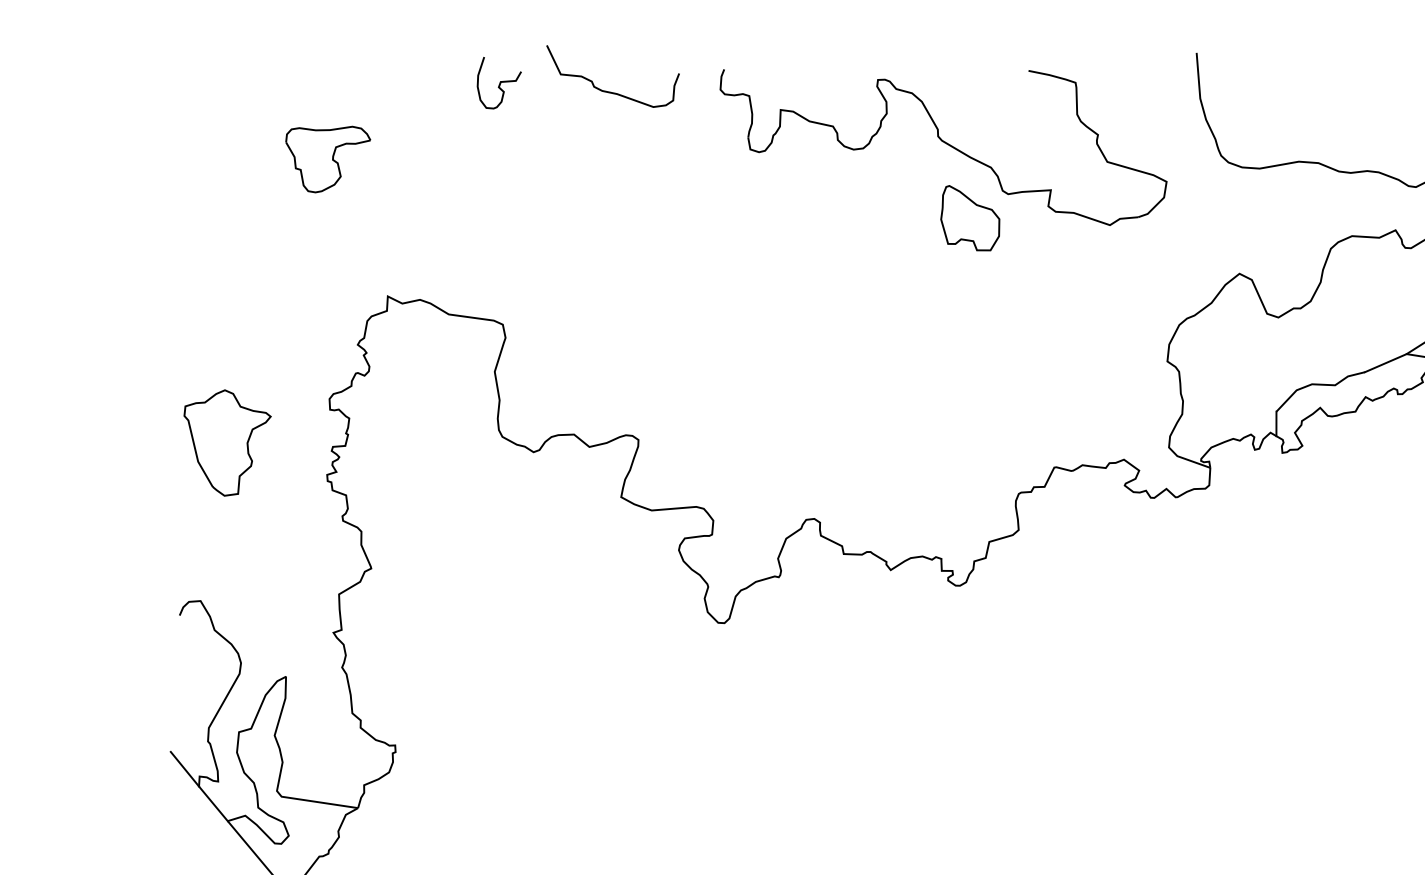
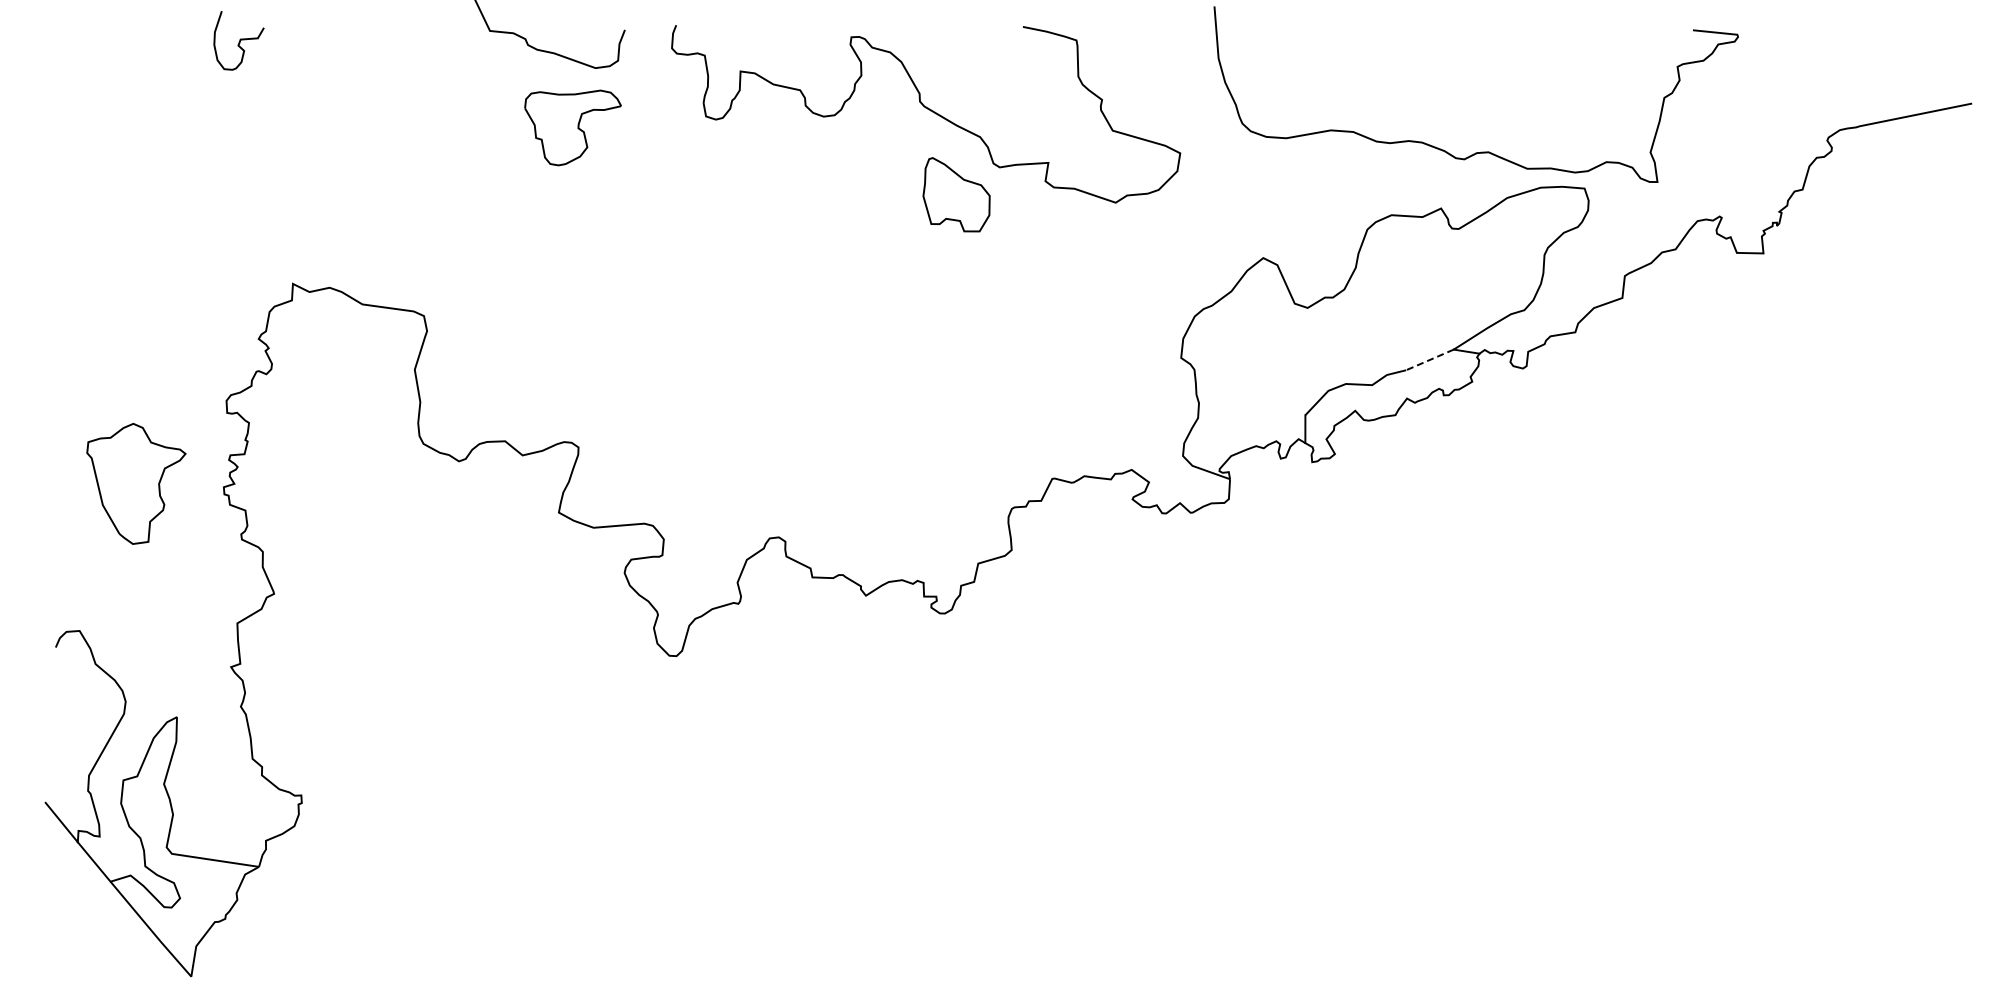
curve: (499, 82) -> (239, 40), moved
part: (327, 159) -> (572, 127), moved
line: (1385, 362) -> (1429, 359), solid -> dashed
part: (227, 442) -> (136, 483), moved

